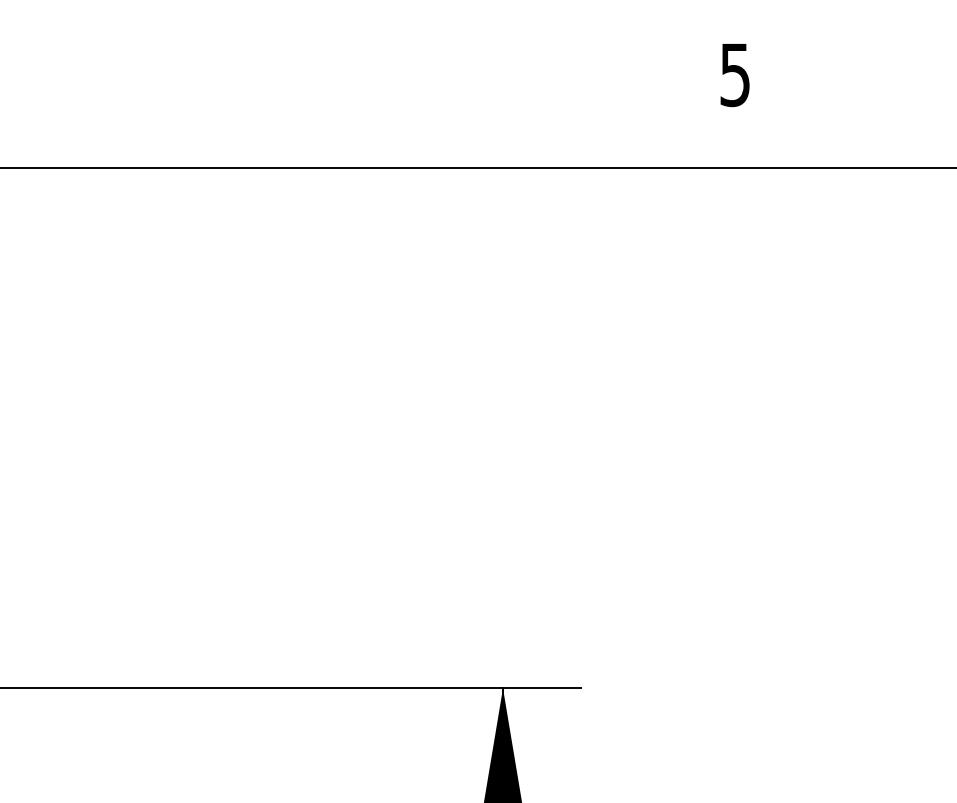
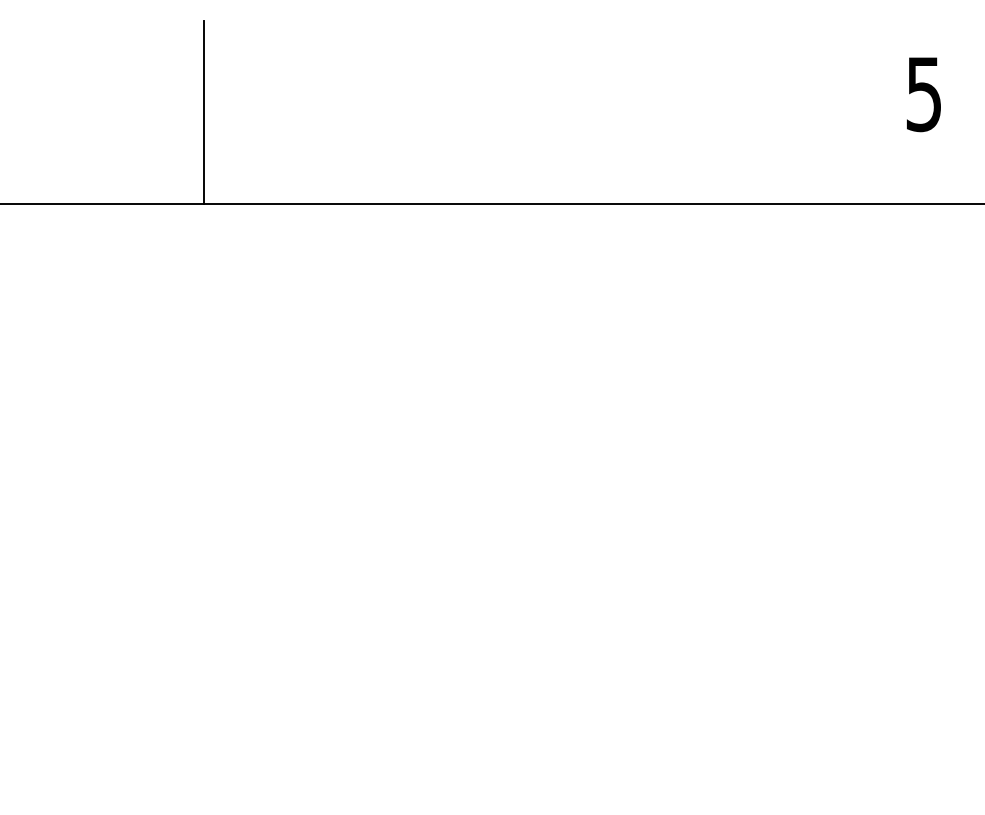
line: (123, 90) -> (203, 112), added

